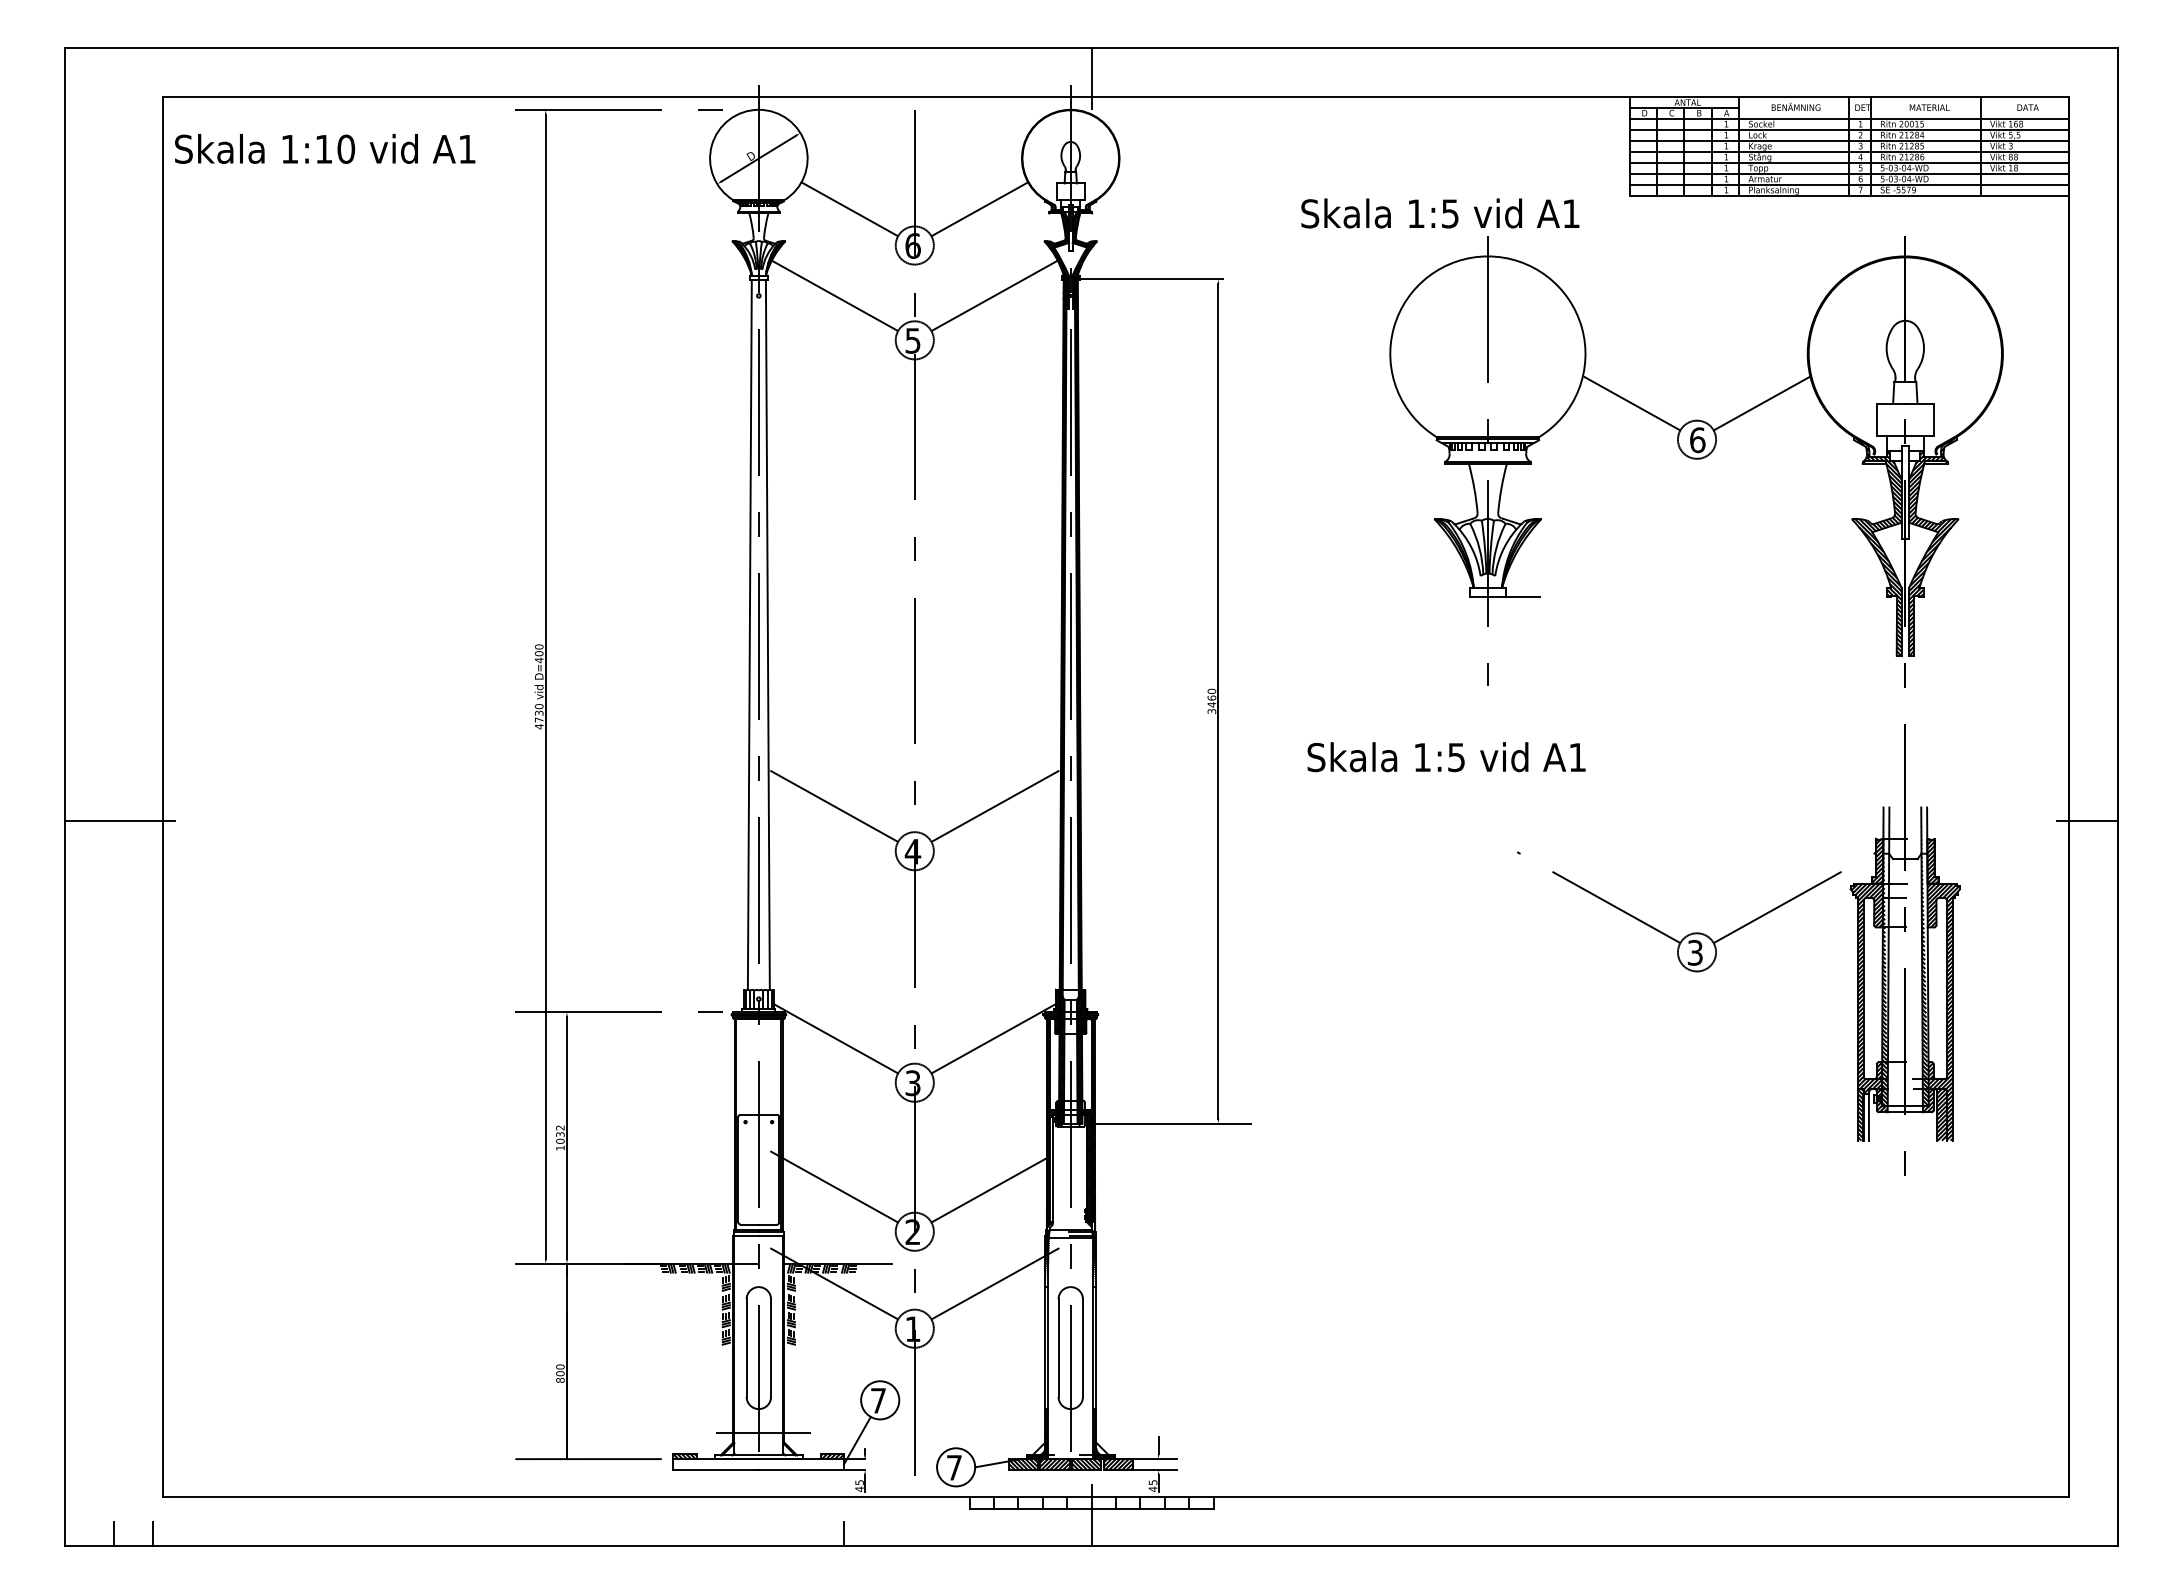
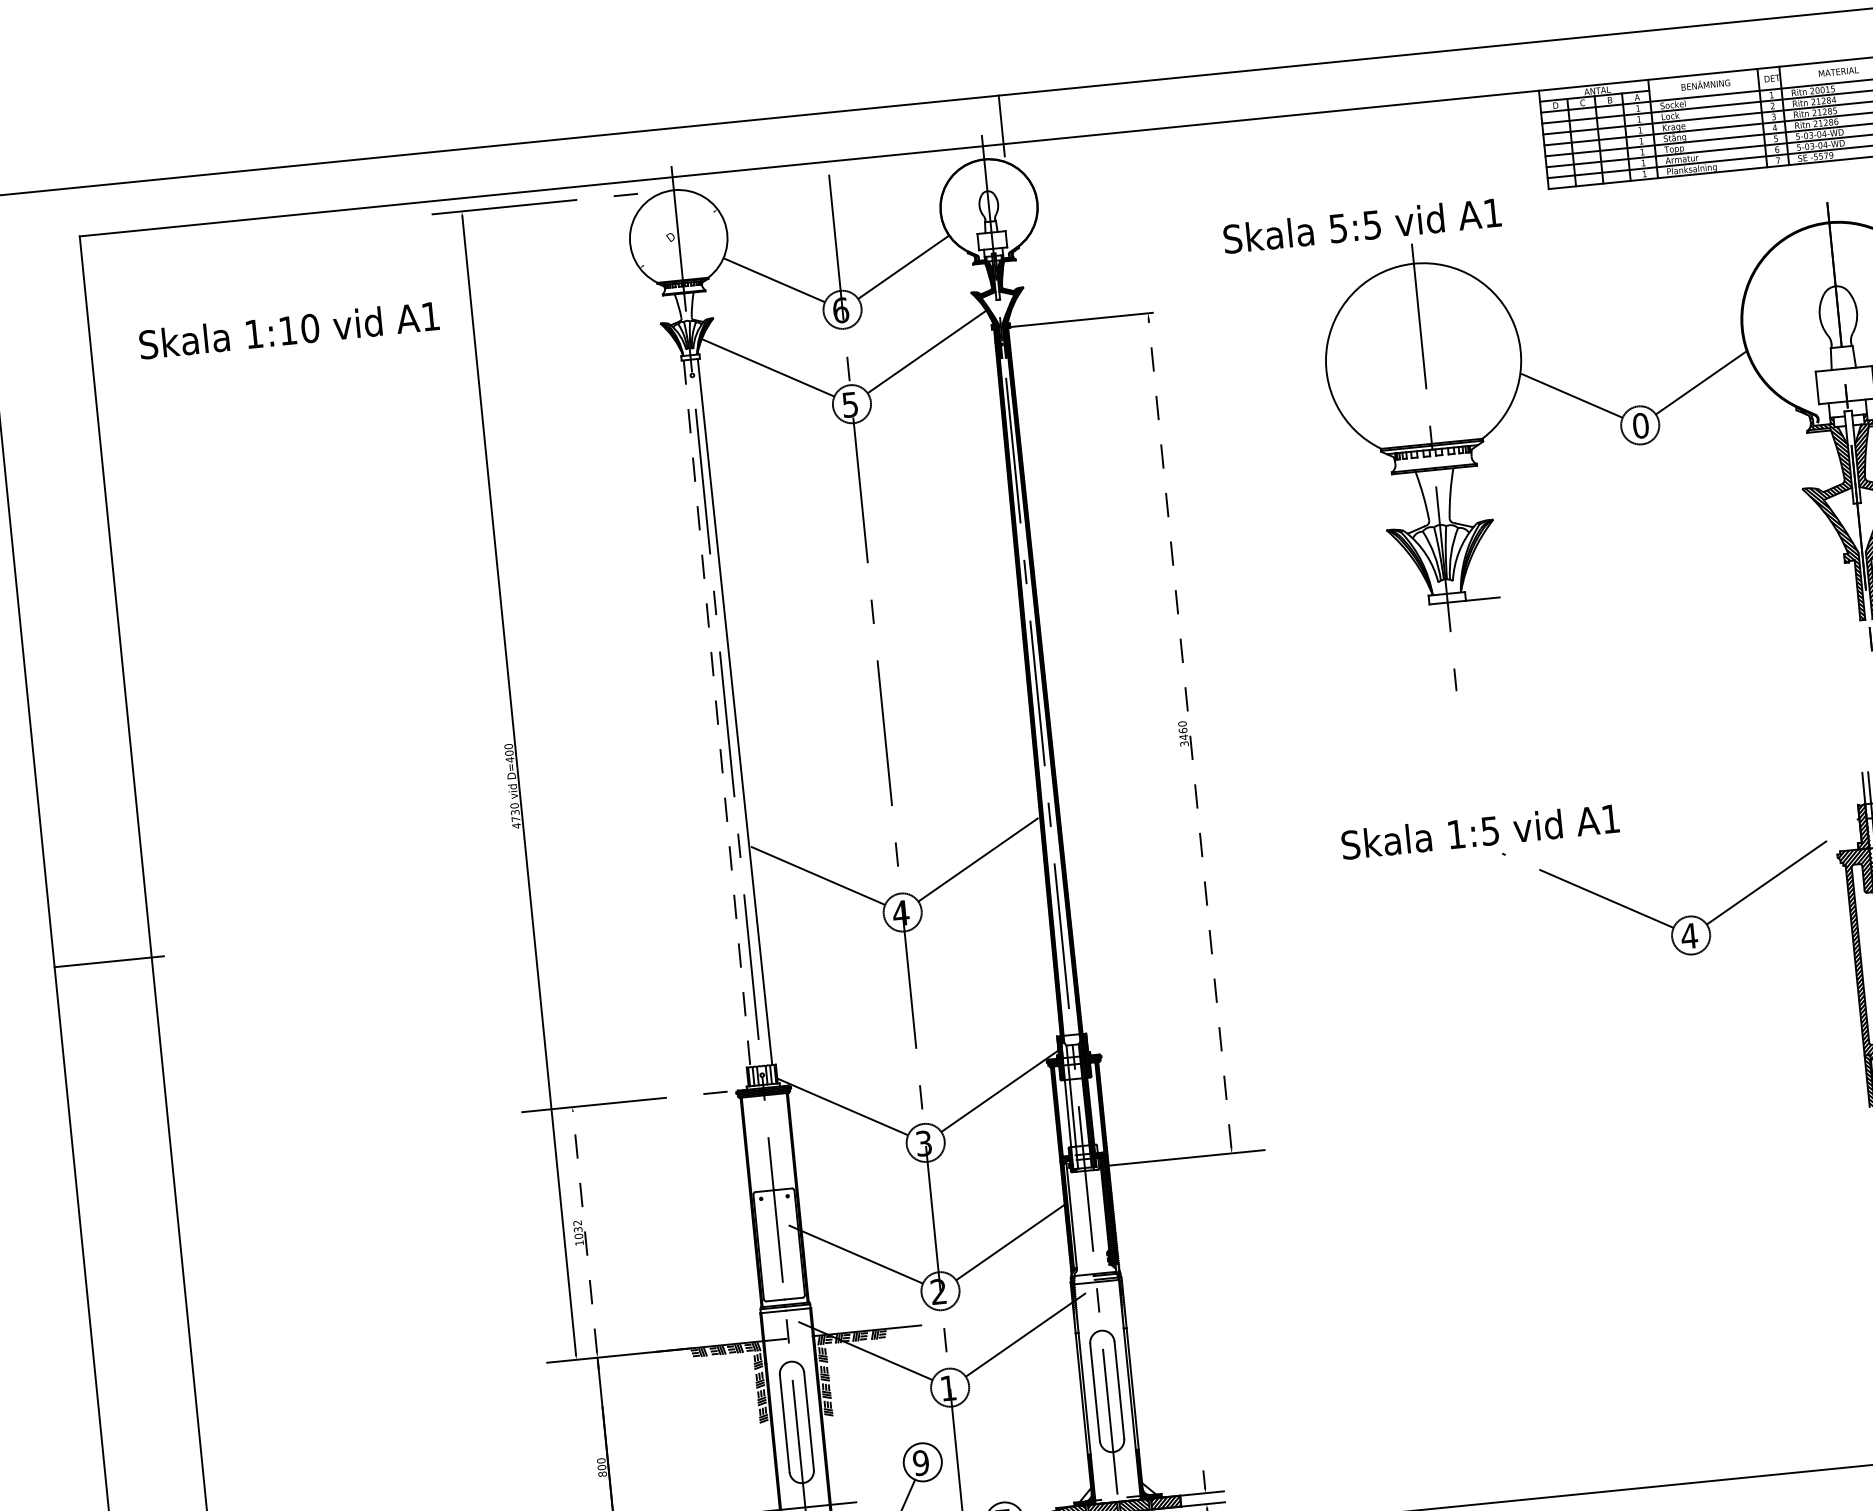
text: (325, 148) -> (289, 329), moved
line: (758, 158) -> (678, 238), removed
text: (1416, 213) -> (1338, 228), 1:5 -> 5:5
text: (1697, 439) -> (1640, 425), 6 -> 0
line: (749, 634) -> (716, 713), solid -> dashed
line: (1218, 700) -> (1189, 732), solid -> dashed
text: (1446, 757) -> (1480, 832), moved
text: (1695, 952) -> (1689, 935), 3 -> 4
hatch: (1061, 1060) -> (1069, 1106), removed
line: (566, 1137) -> (584, 1231), solid -> dashed
text: (878, 1400) -> (921, 1462), 7 -> 9

